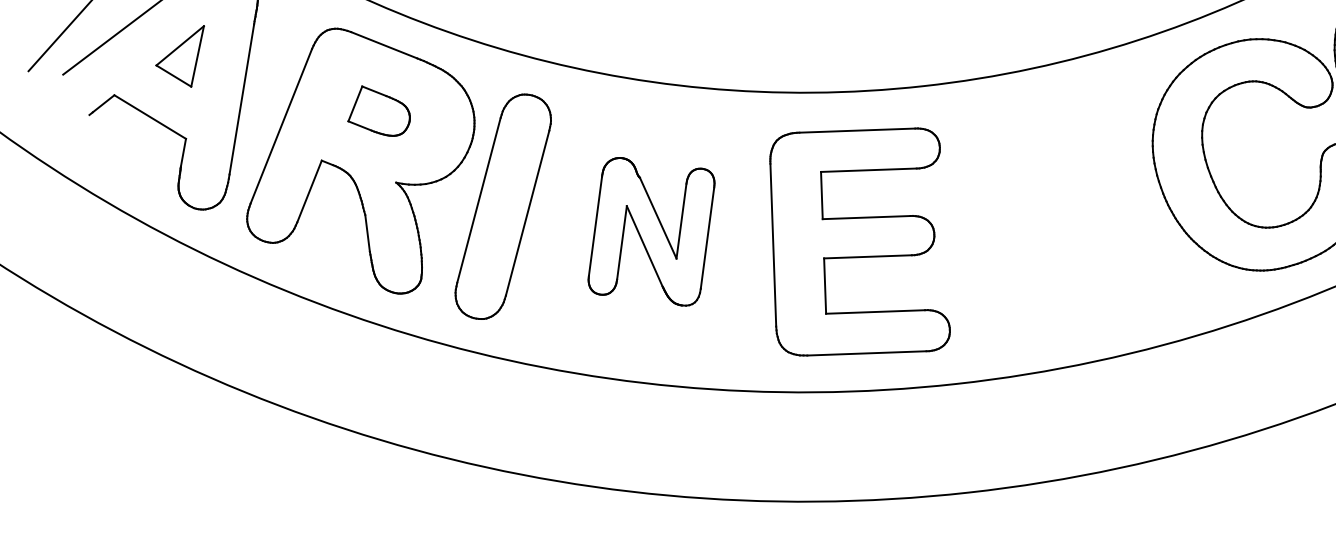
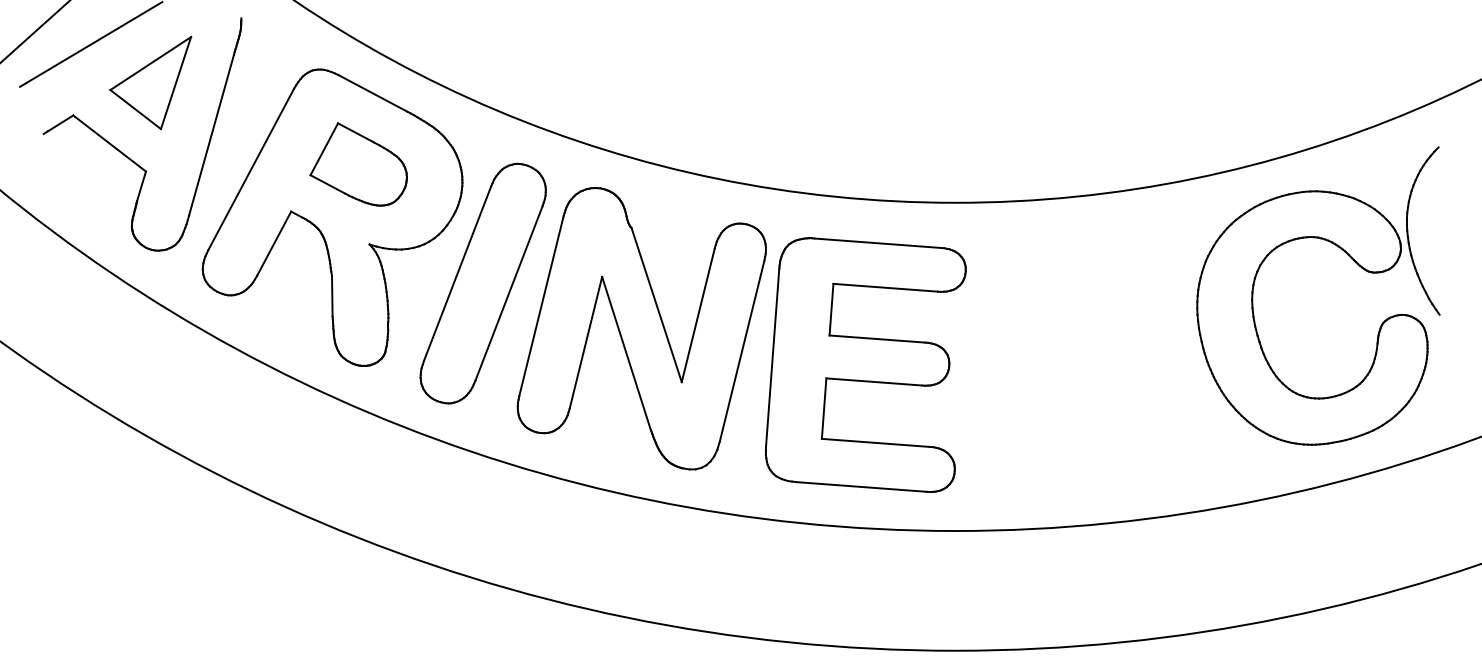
part: (181, 58) -> (150, 83), size x1.43
part: (378, 111) -> (358, 164), size x1.43
part: (651, 231) -> (641, 328), size x1.67

